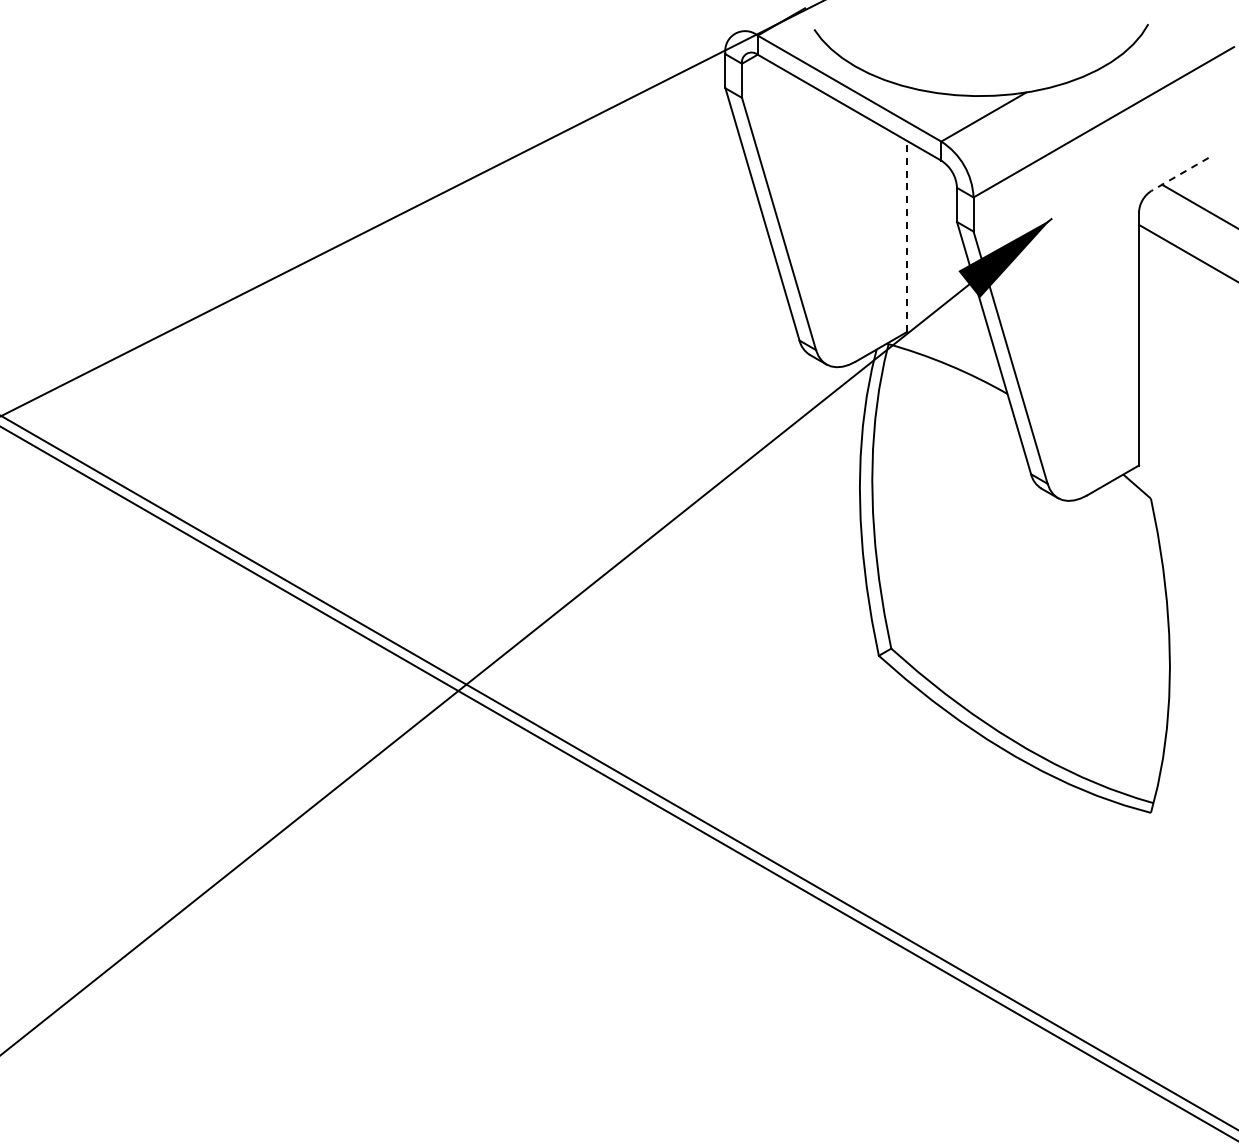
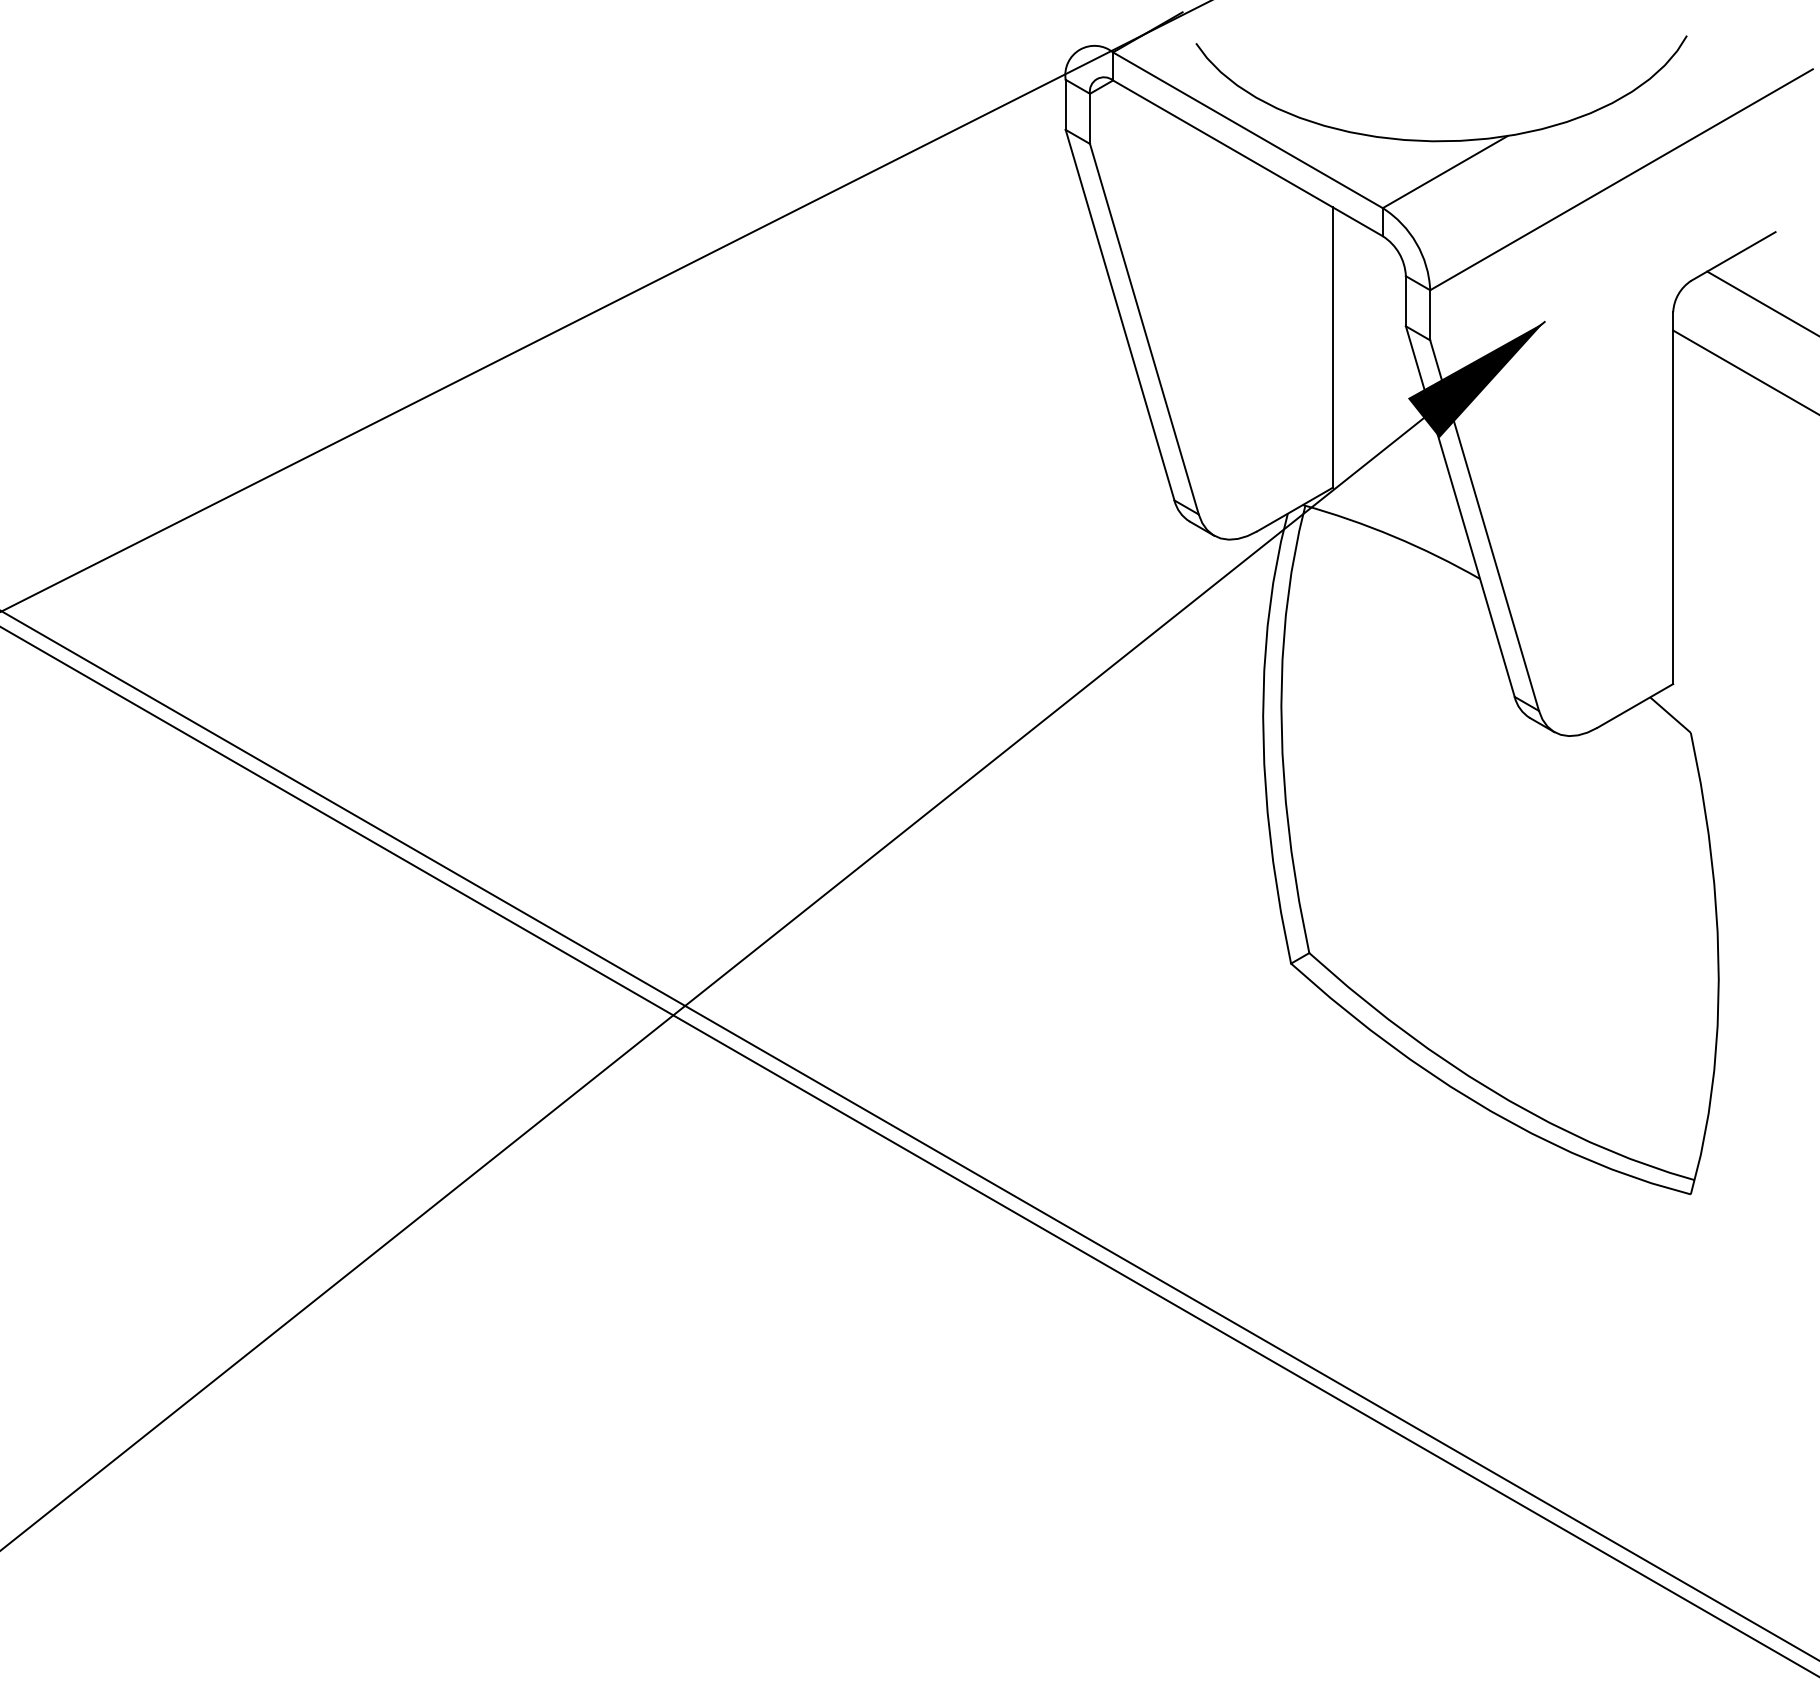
line: (1179, 174) -> (1732, 256), dashed -> solid
line: (907, 235) -> (1333, 346), dashed -> solid

